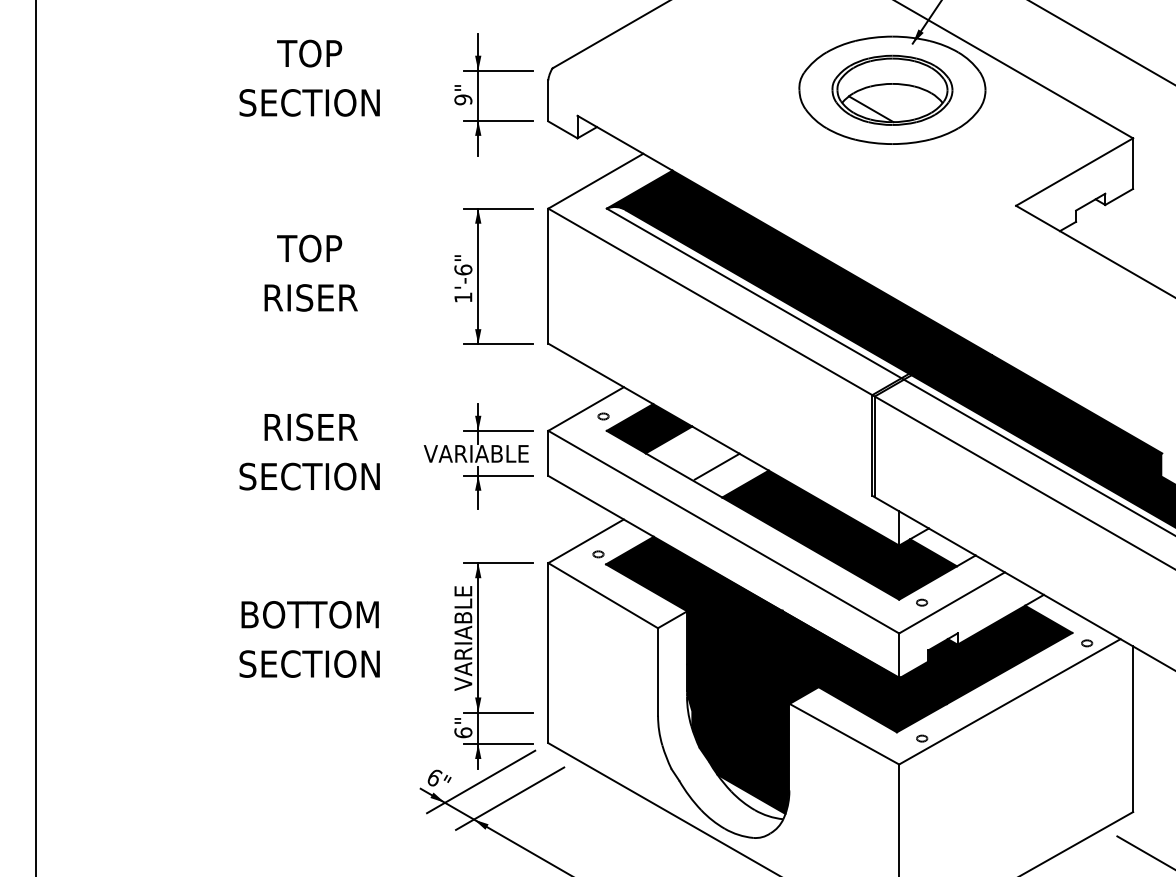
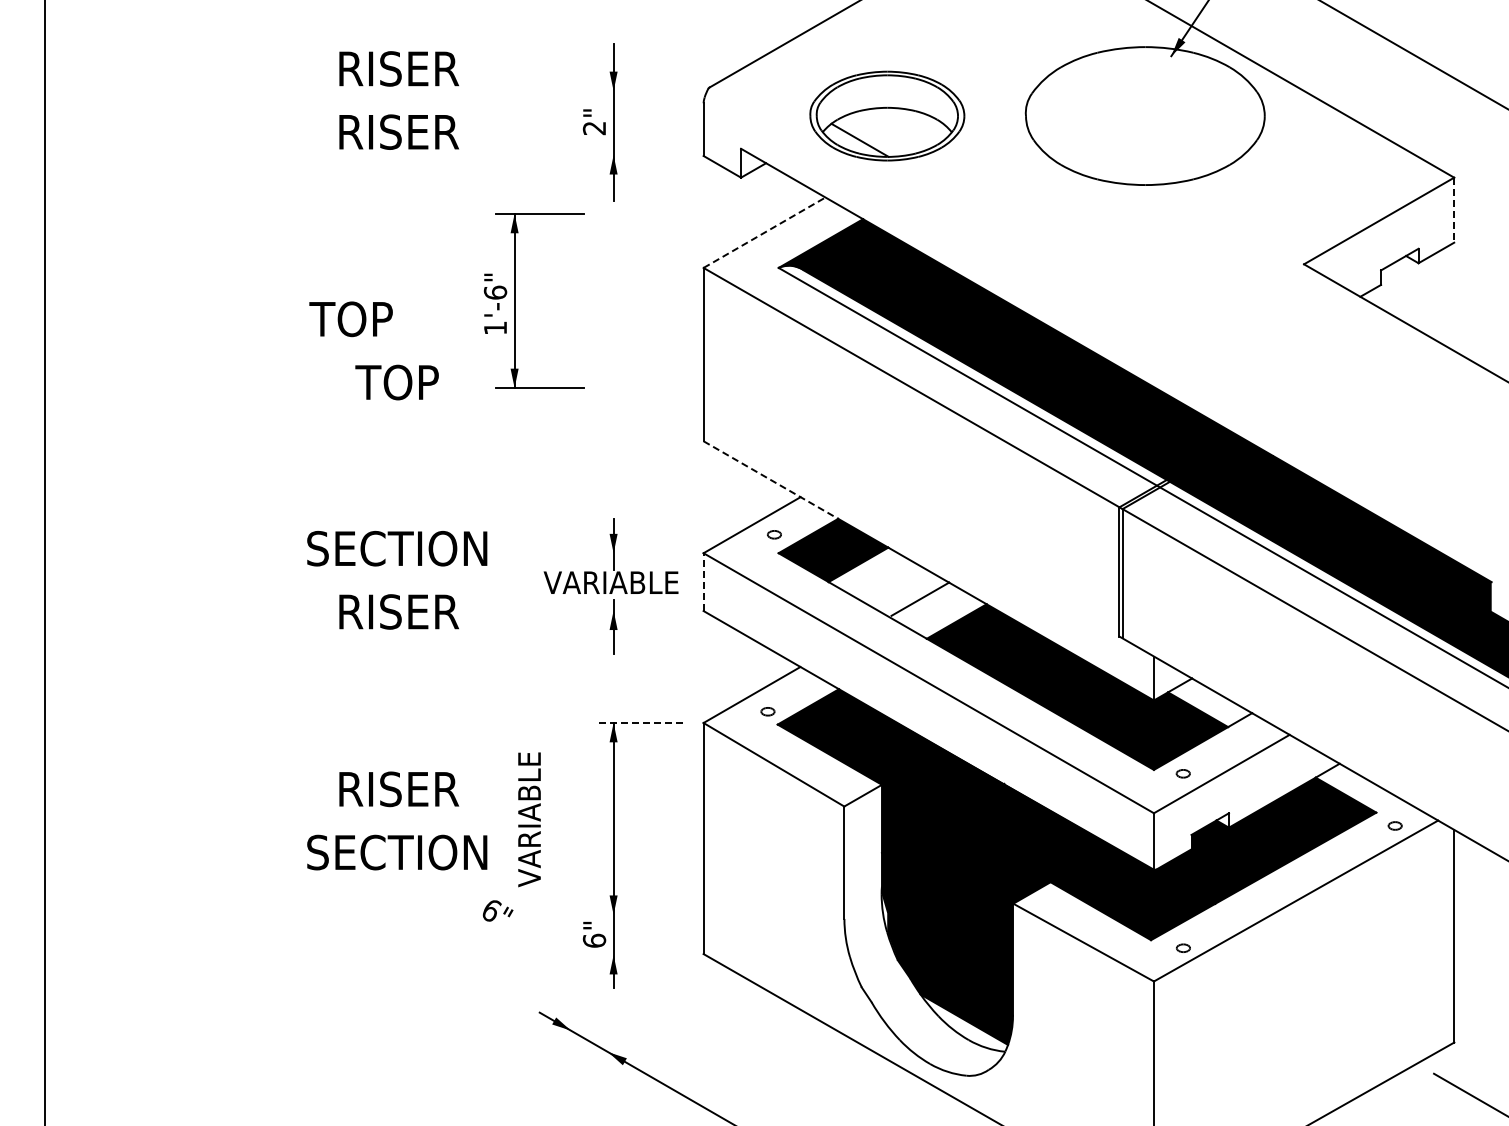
text: (311, 53) -> (399, 68), TOP -> RISER
line: (498, 70) -> (639, 90), removed
part: (892, 89) -> (887, 115), moved
text: (463, 100) -> (594, 128), 9" -> 2"
text: (309, 102) -> (397, 131), SECTION -> RISER
line: (498, 121) -> (639, 155), removed
line: (1133, 163) -> (1454, 210), solid -> dashed
line: (596, 181) -> (765, 232), solid -> dashed
text: (309, 248) -> (350, 319), moved
part: (478, 276) -> (515, 300), moved
text: (311, 297) -> (399, 382), RISER -> TOP
line: (600, 374) -> (770, 480), solid -> dashed
text: (309, 427) -> (397, 548), RISER -> SECTION
line: (498, 431) -> (639, 553), removed
line: (548, 453) -> (703, 582), solid -> dashed
line: (498, 475) -> (639, 610), removed
text: (309, 476) -> (397, 611), SECTION -> RISER
line: (497, 563) -> (638, 723), solid -> dashed
text: (309, 614) -> (397, 789), BOTTOM -> RISER
text: (463, 638) -> (529, 819), moved
line: (498, 712) -> (639, 914), removed
line: (498, 744) -> (639, 955), removed
text: (439, 777) -> (497, 910), moved
line: (480, 781) -> (616, 1003), removed
line: (510, 798) -> (654, 1025), removed

